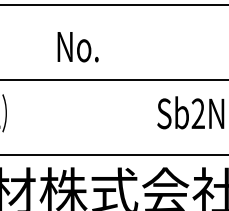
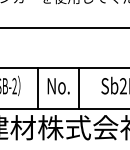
text: (77, 47) -> (58, 86), moved
line: (40, 118) -> (38, 88), added
line: (114, 118) -> (78, 88), added

